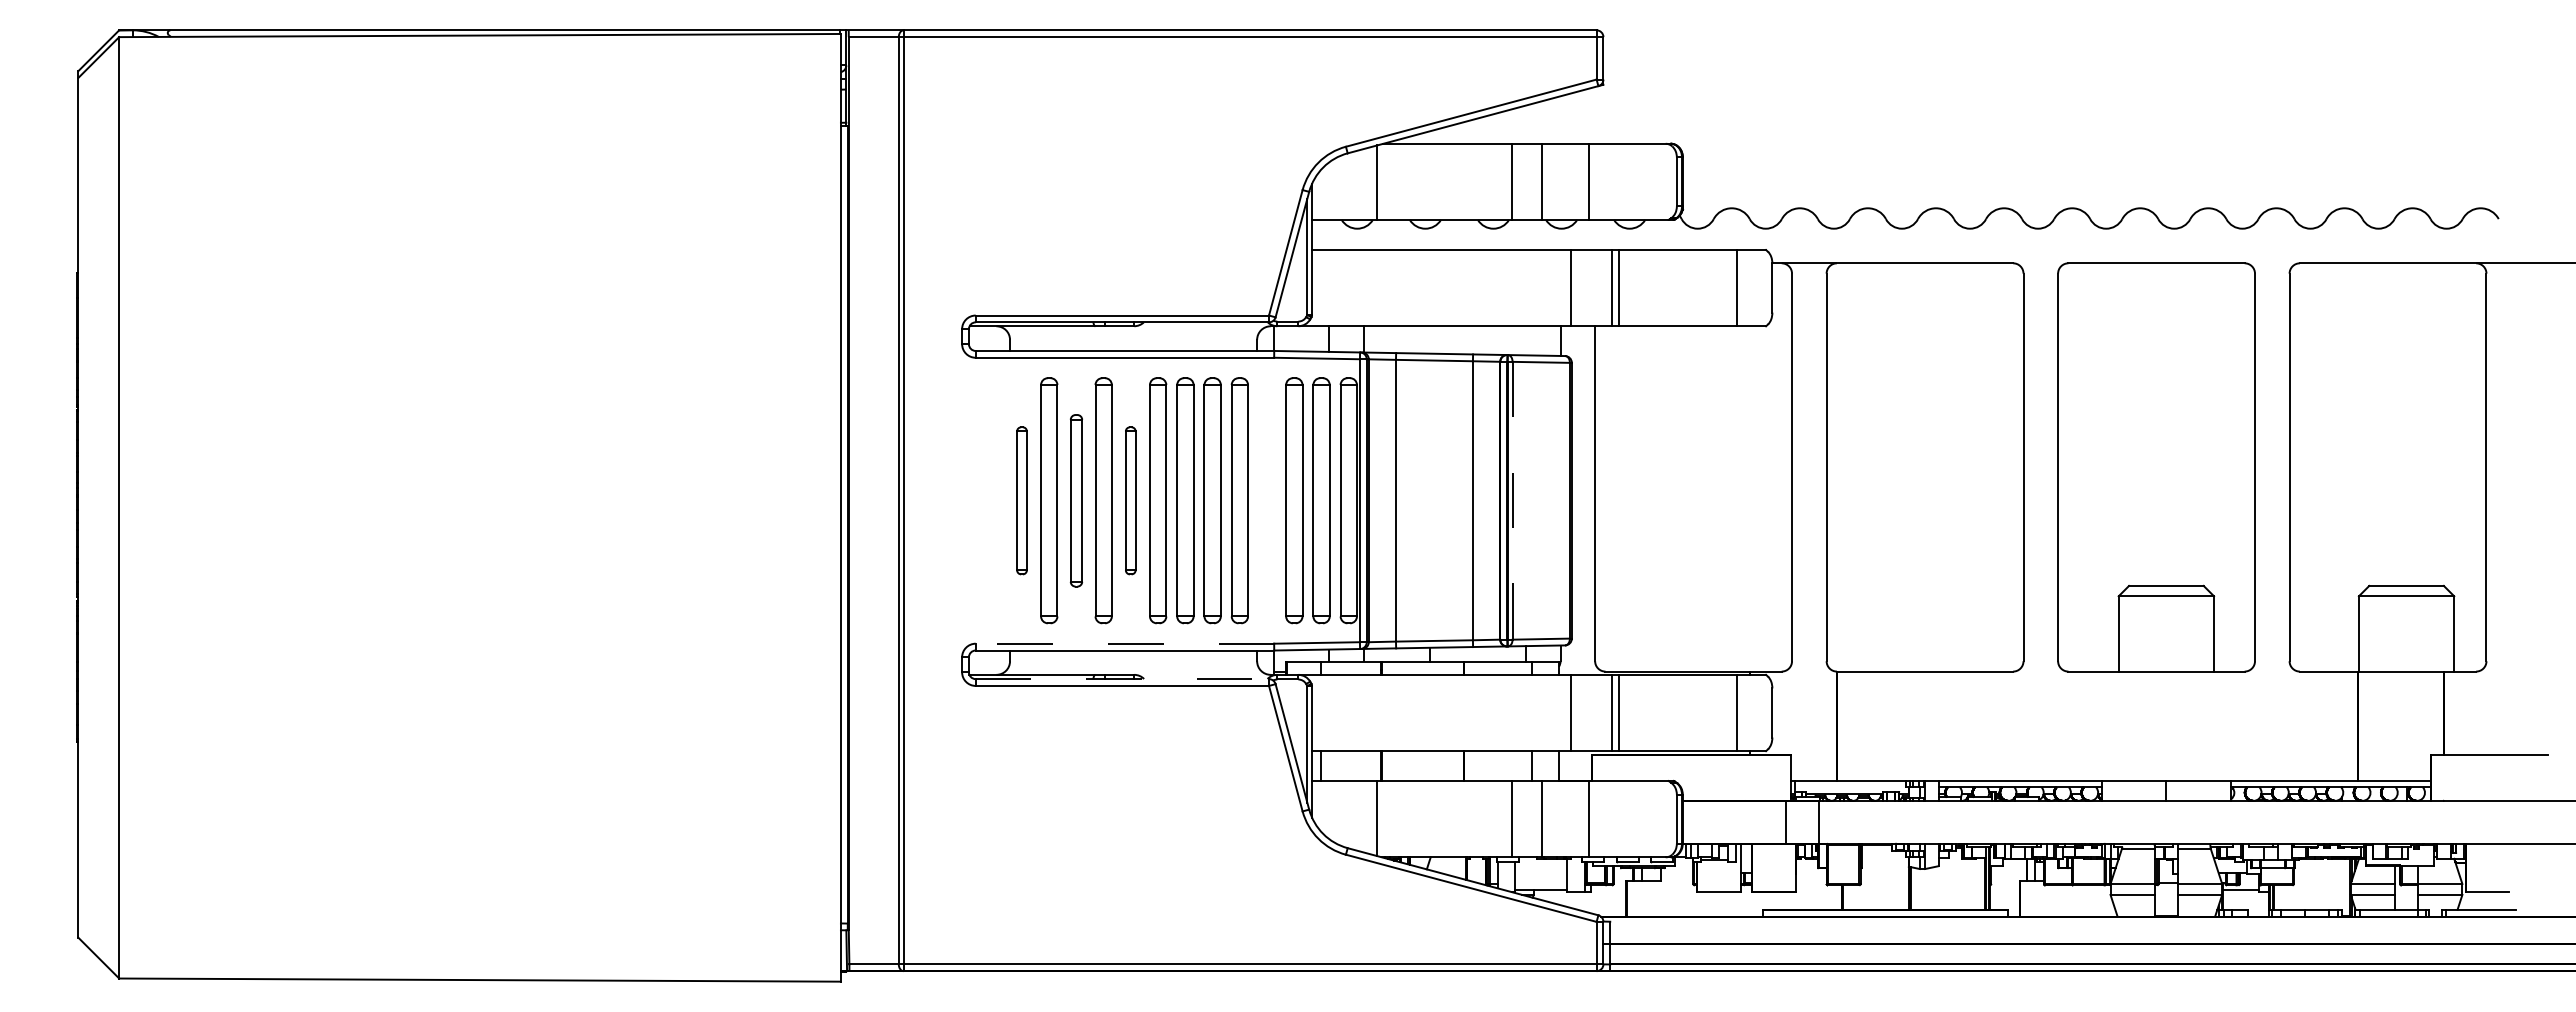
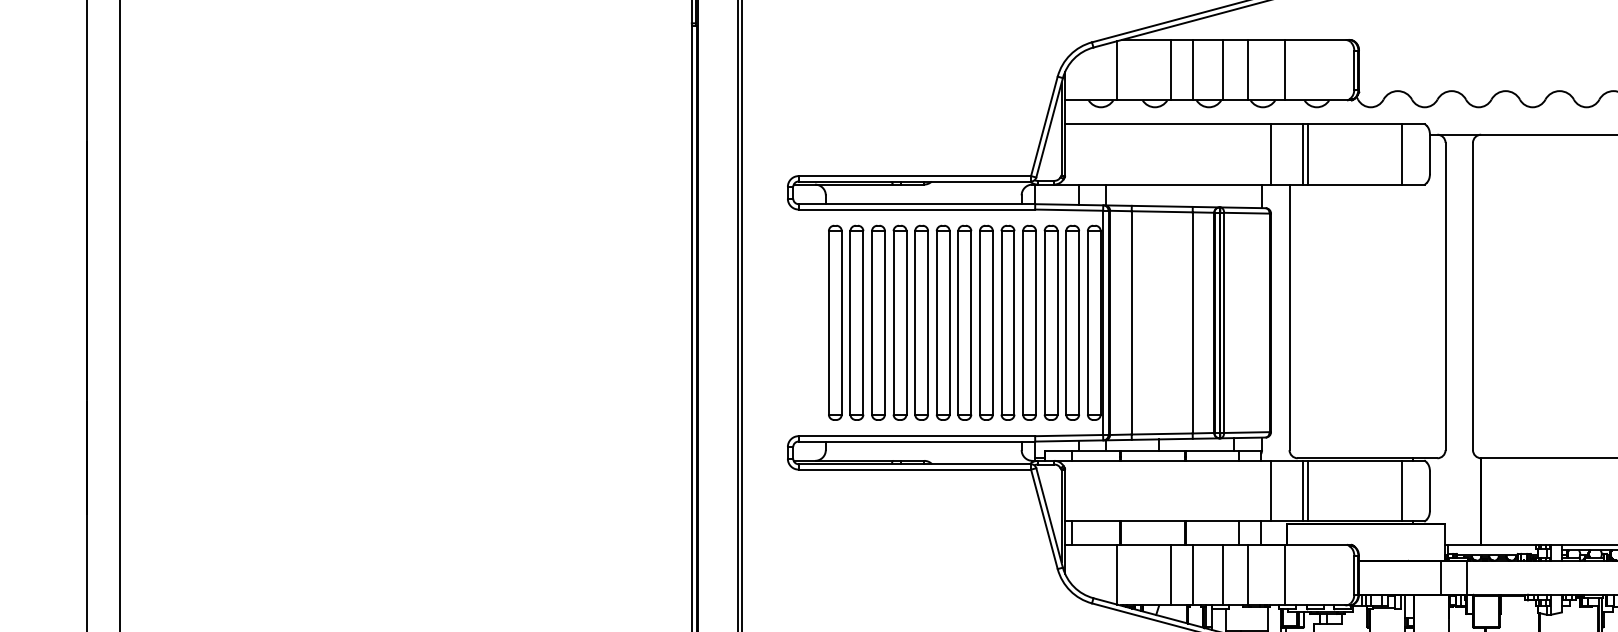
line: (1445, 181) -> (1170, 69), added
line: (1472, 181) -> (1192, 69), added
part: (1021, 500) -> (834, 322), size x1.67
part: (1076, 500) -> (878, 322), size x1.43
part: (1130, 500) -> (921, 322), size x1.67
part: (1267, 500) -> (1029, 322), added
line: (1512, 500) -> (1224, 322), dashed -> solid
line: (1124, 643) -> (916, 436), dashed -> solid
line: (1122, 679) -> (914, 464), dashed -> solid
line: (1445, 819) -> (1170, 575), added
line: (1472, 819) -> (1192, 575), added

